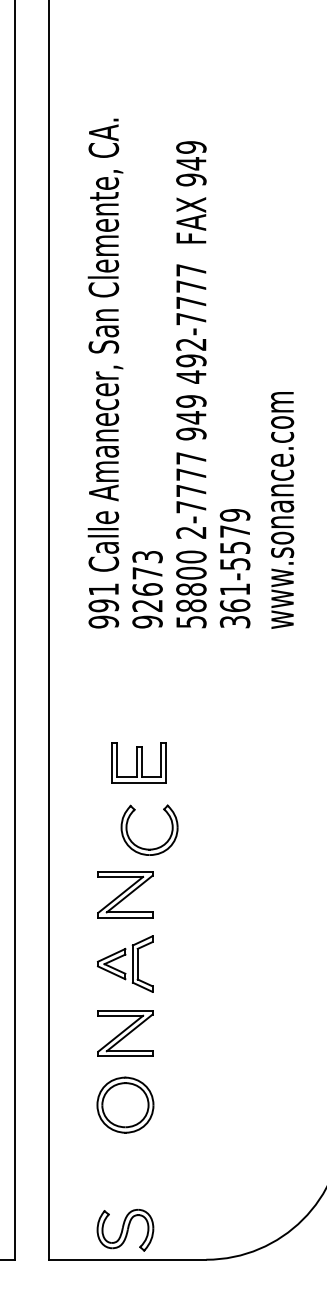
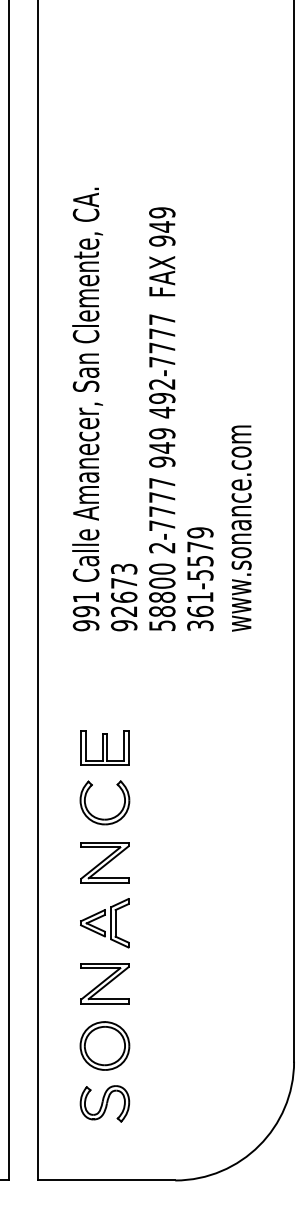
part: (138, 762) -> (104, 747), moved
part: (149, 848) -> (104, 818), moved
part: (124, 1229) -> (104, 1103), moved

